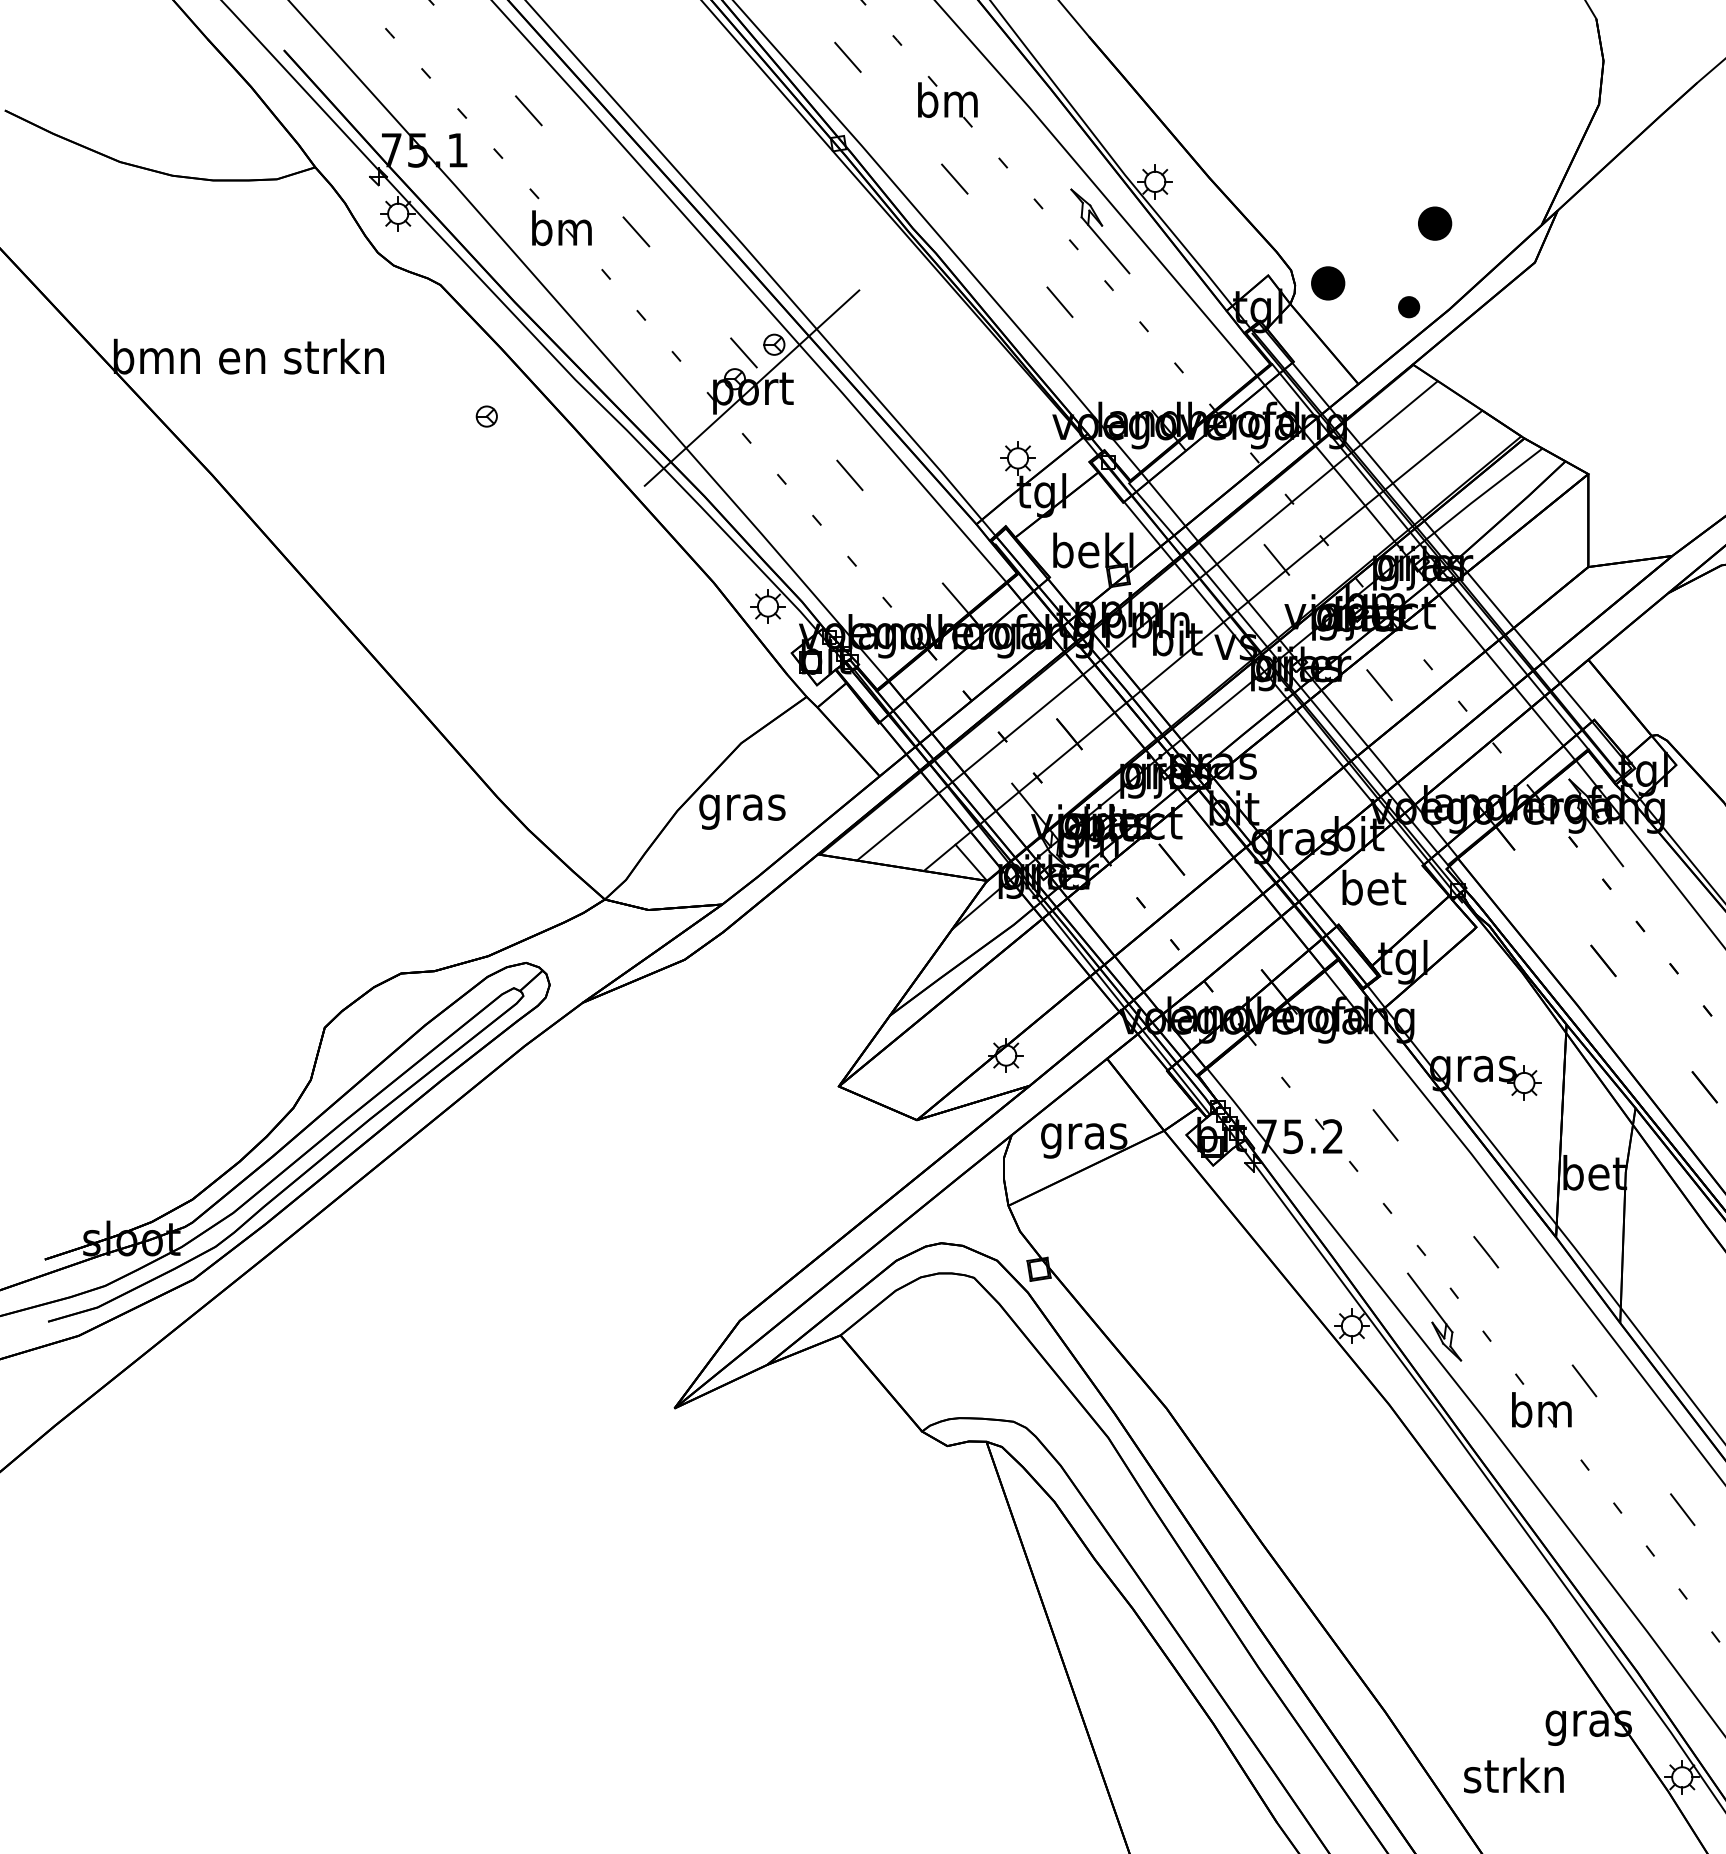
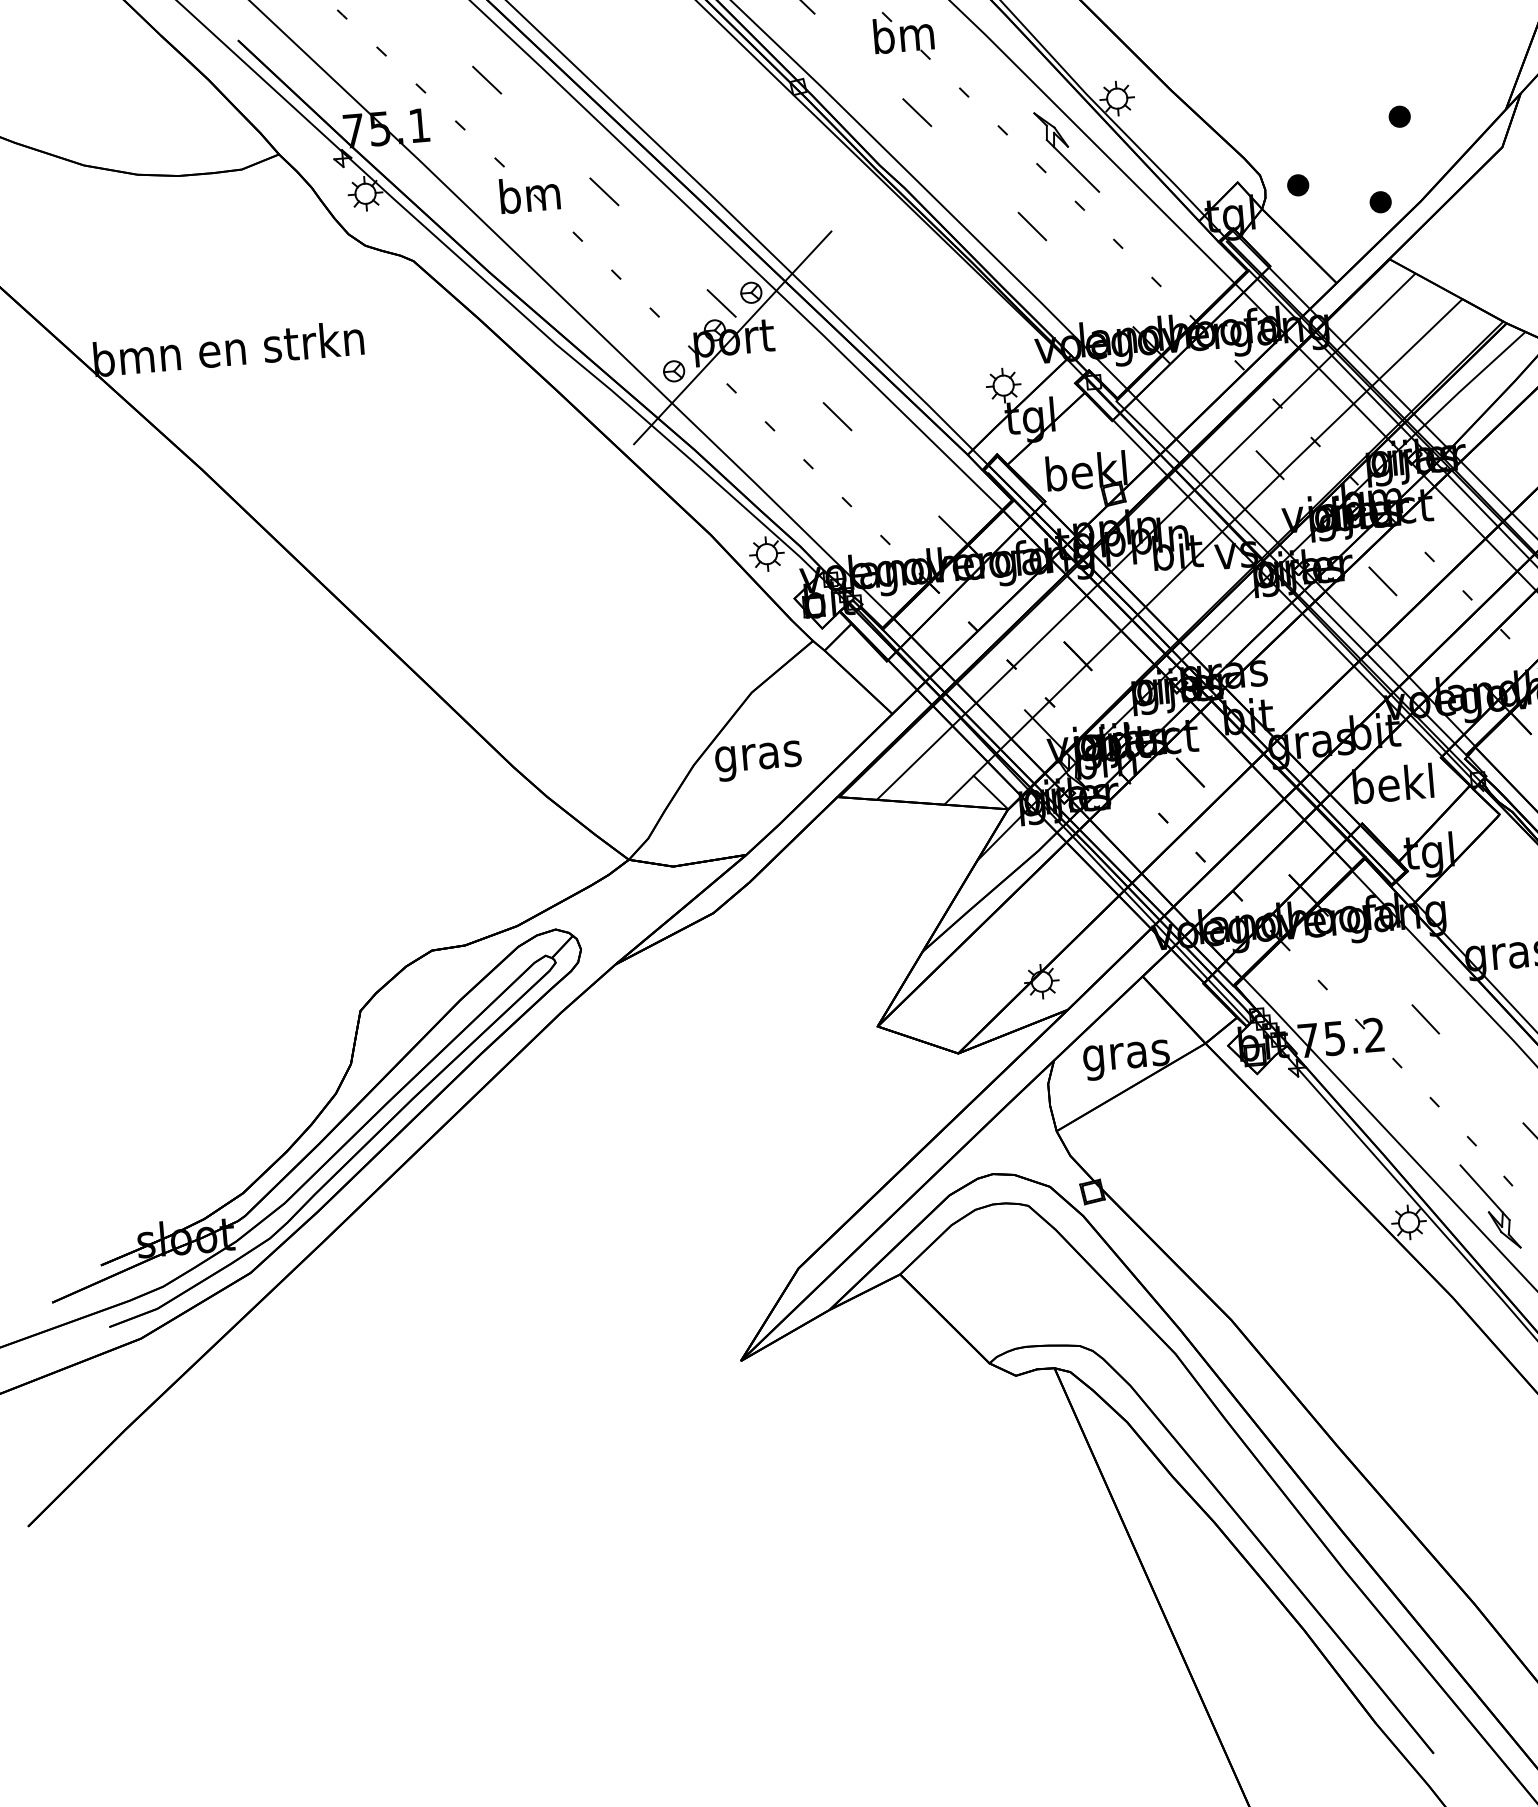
part: (1435, 223) -> (1400, 116), size x0.62
part: (1328, 283) -> (1298, 185), size x0.62
part: (486, 416) -> (673, 371), moved
text: (1372, 887) -> (1392, 783), bet -> bekl

